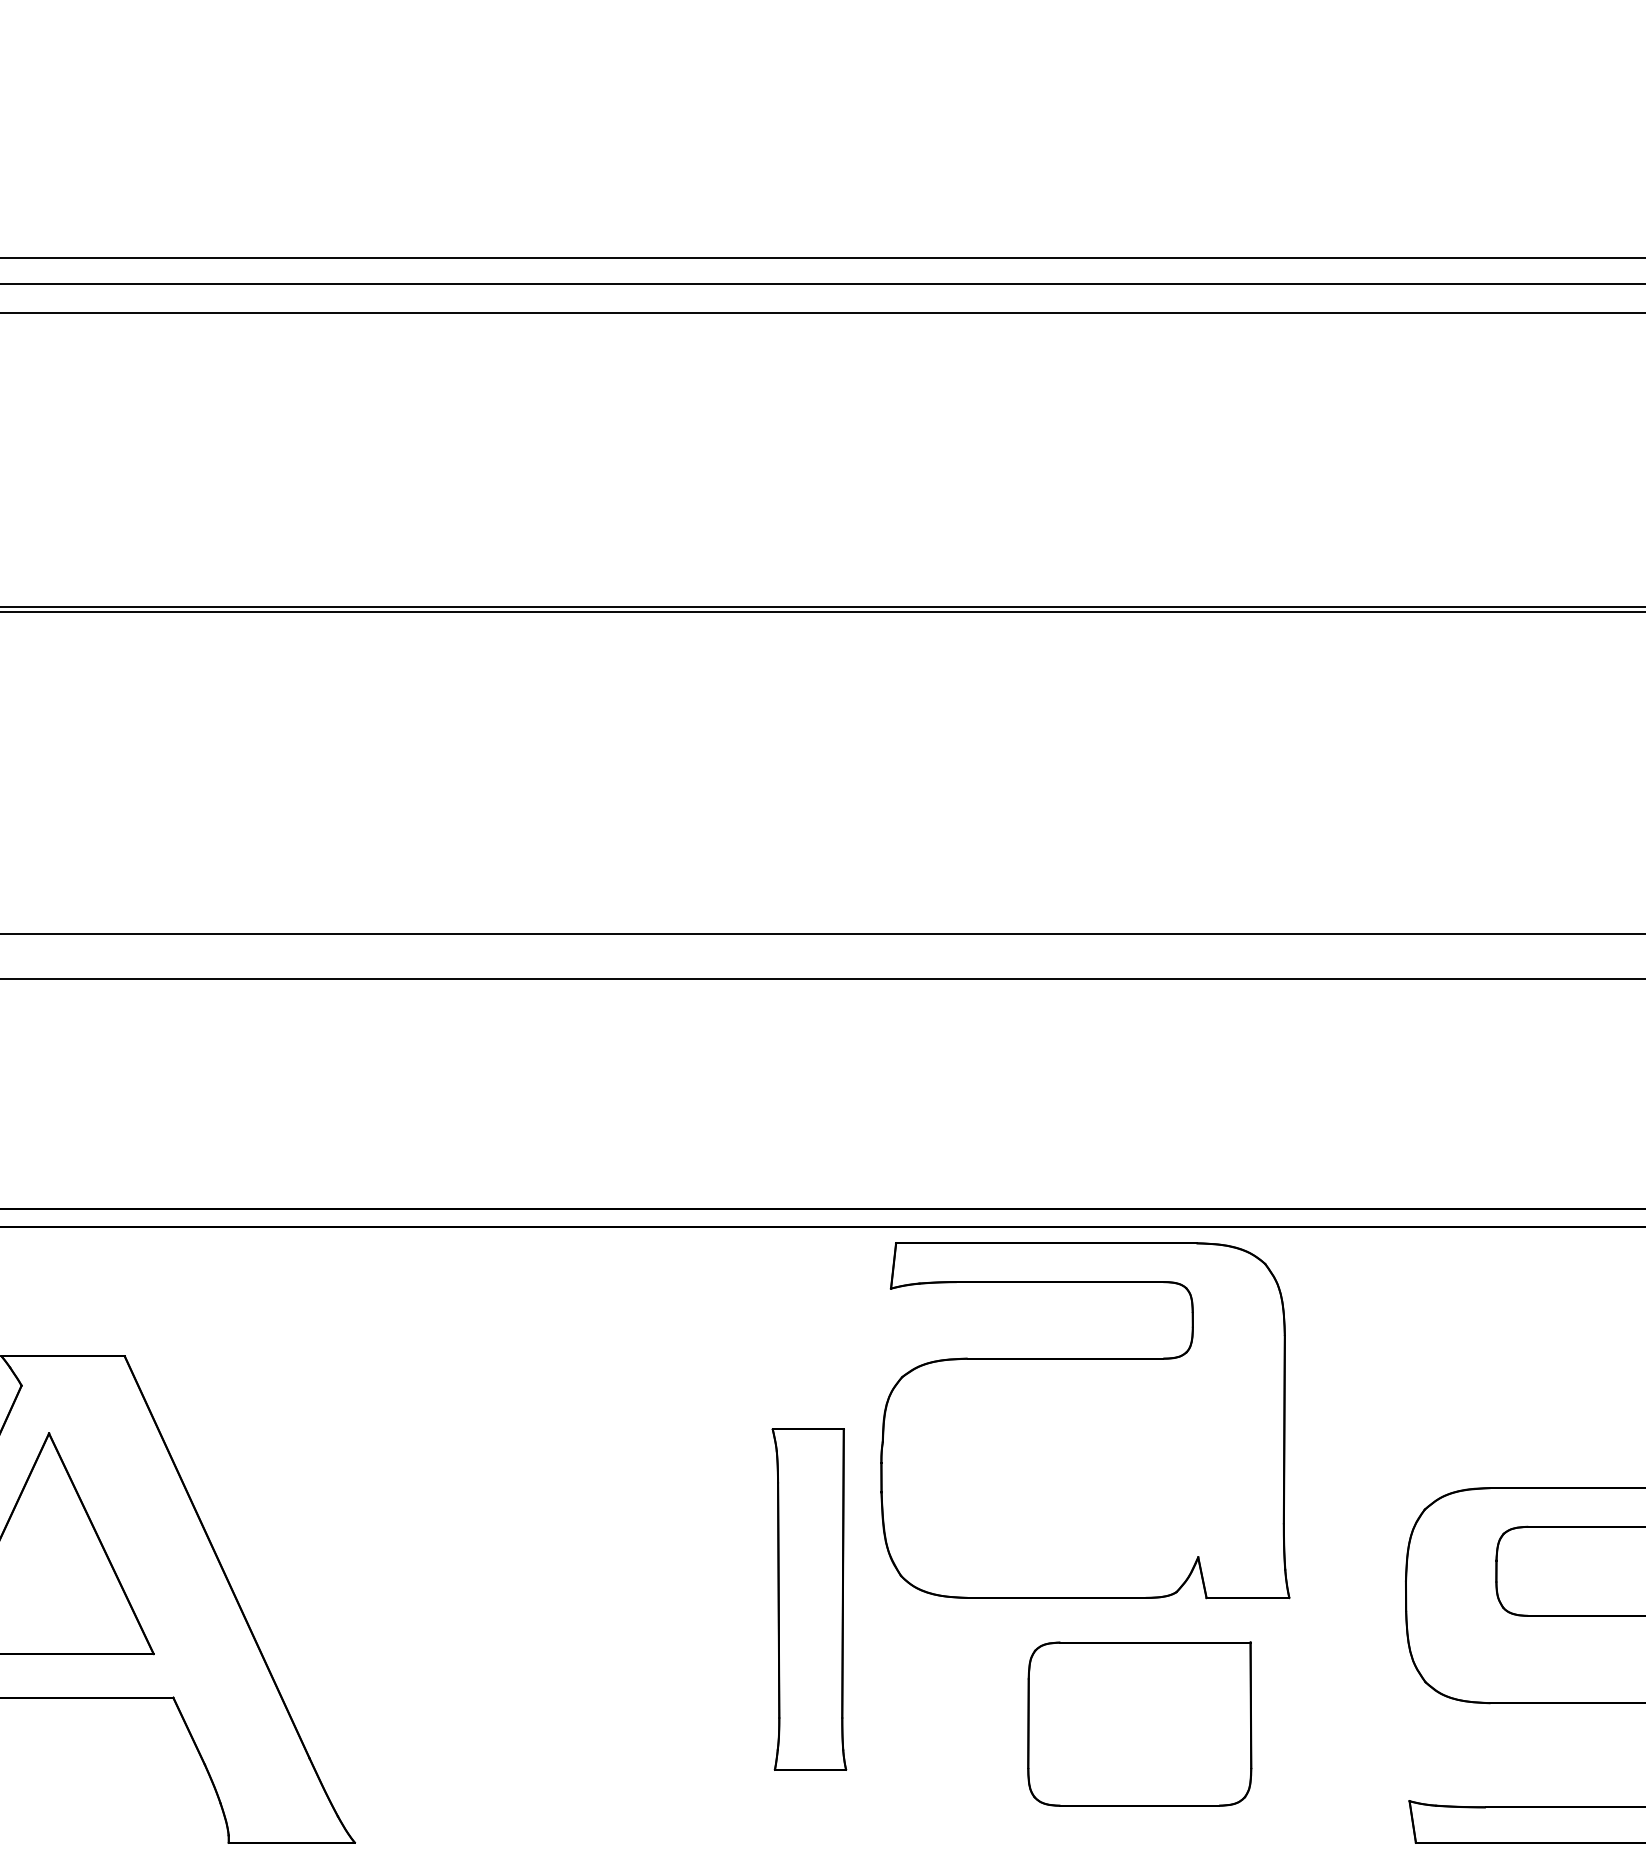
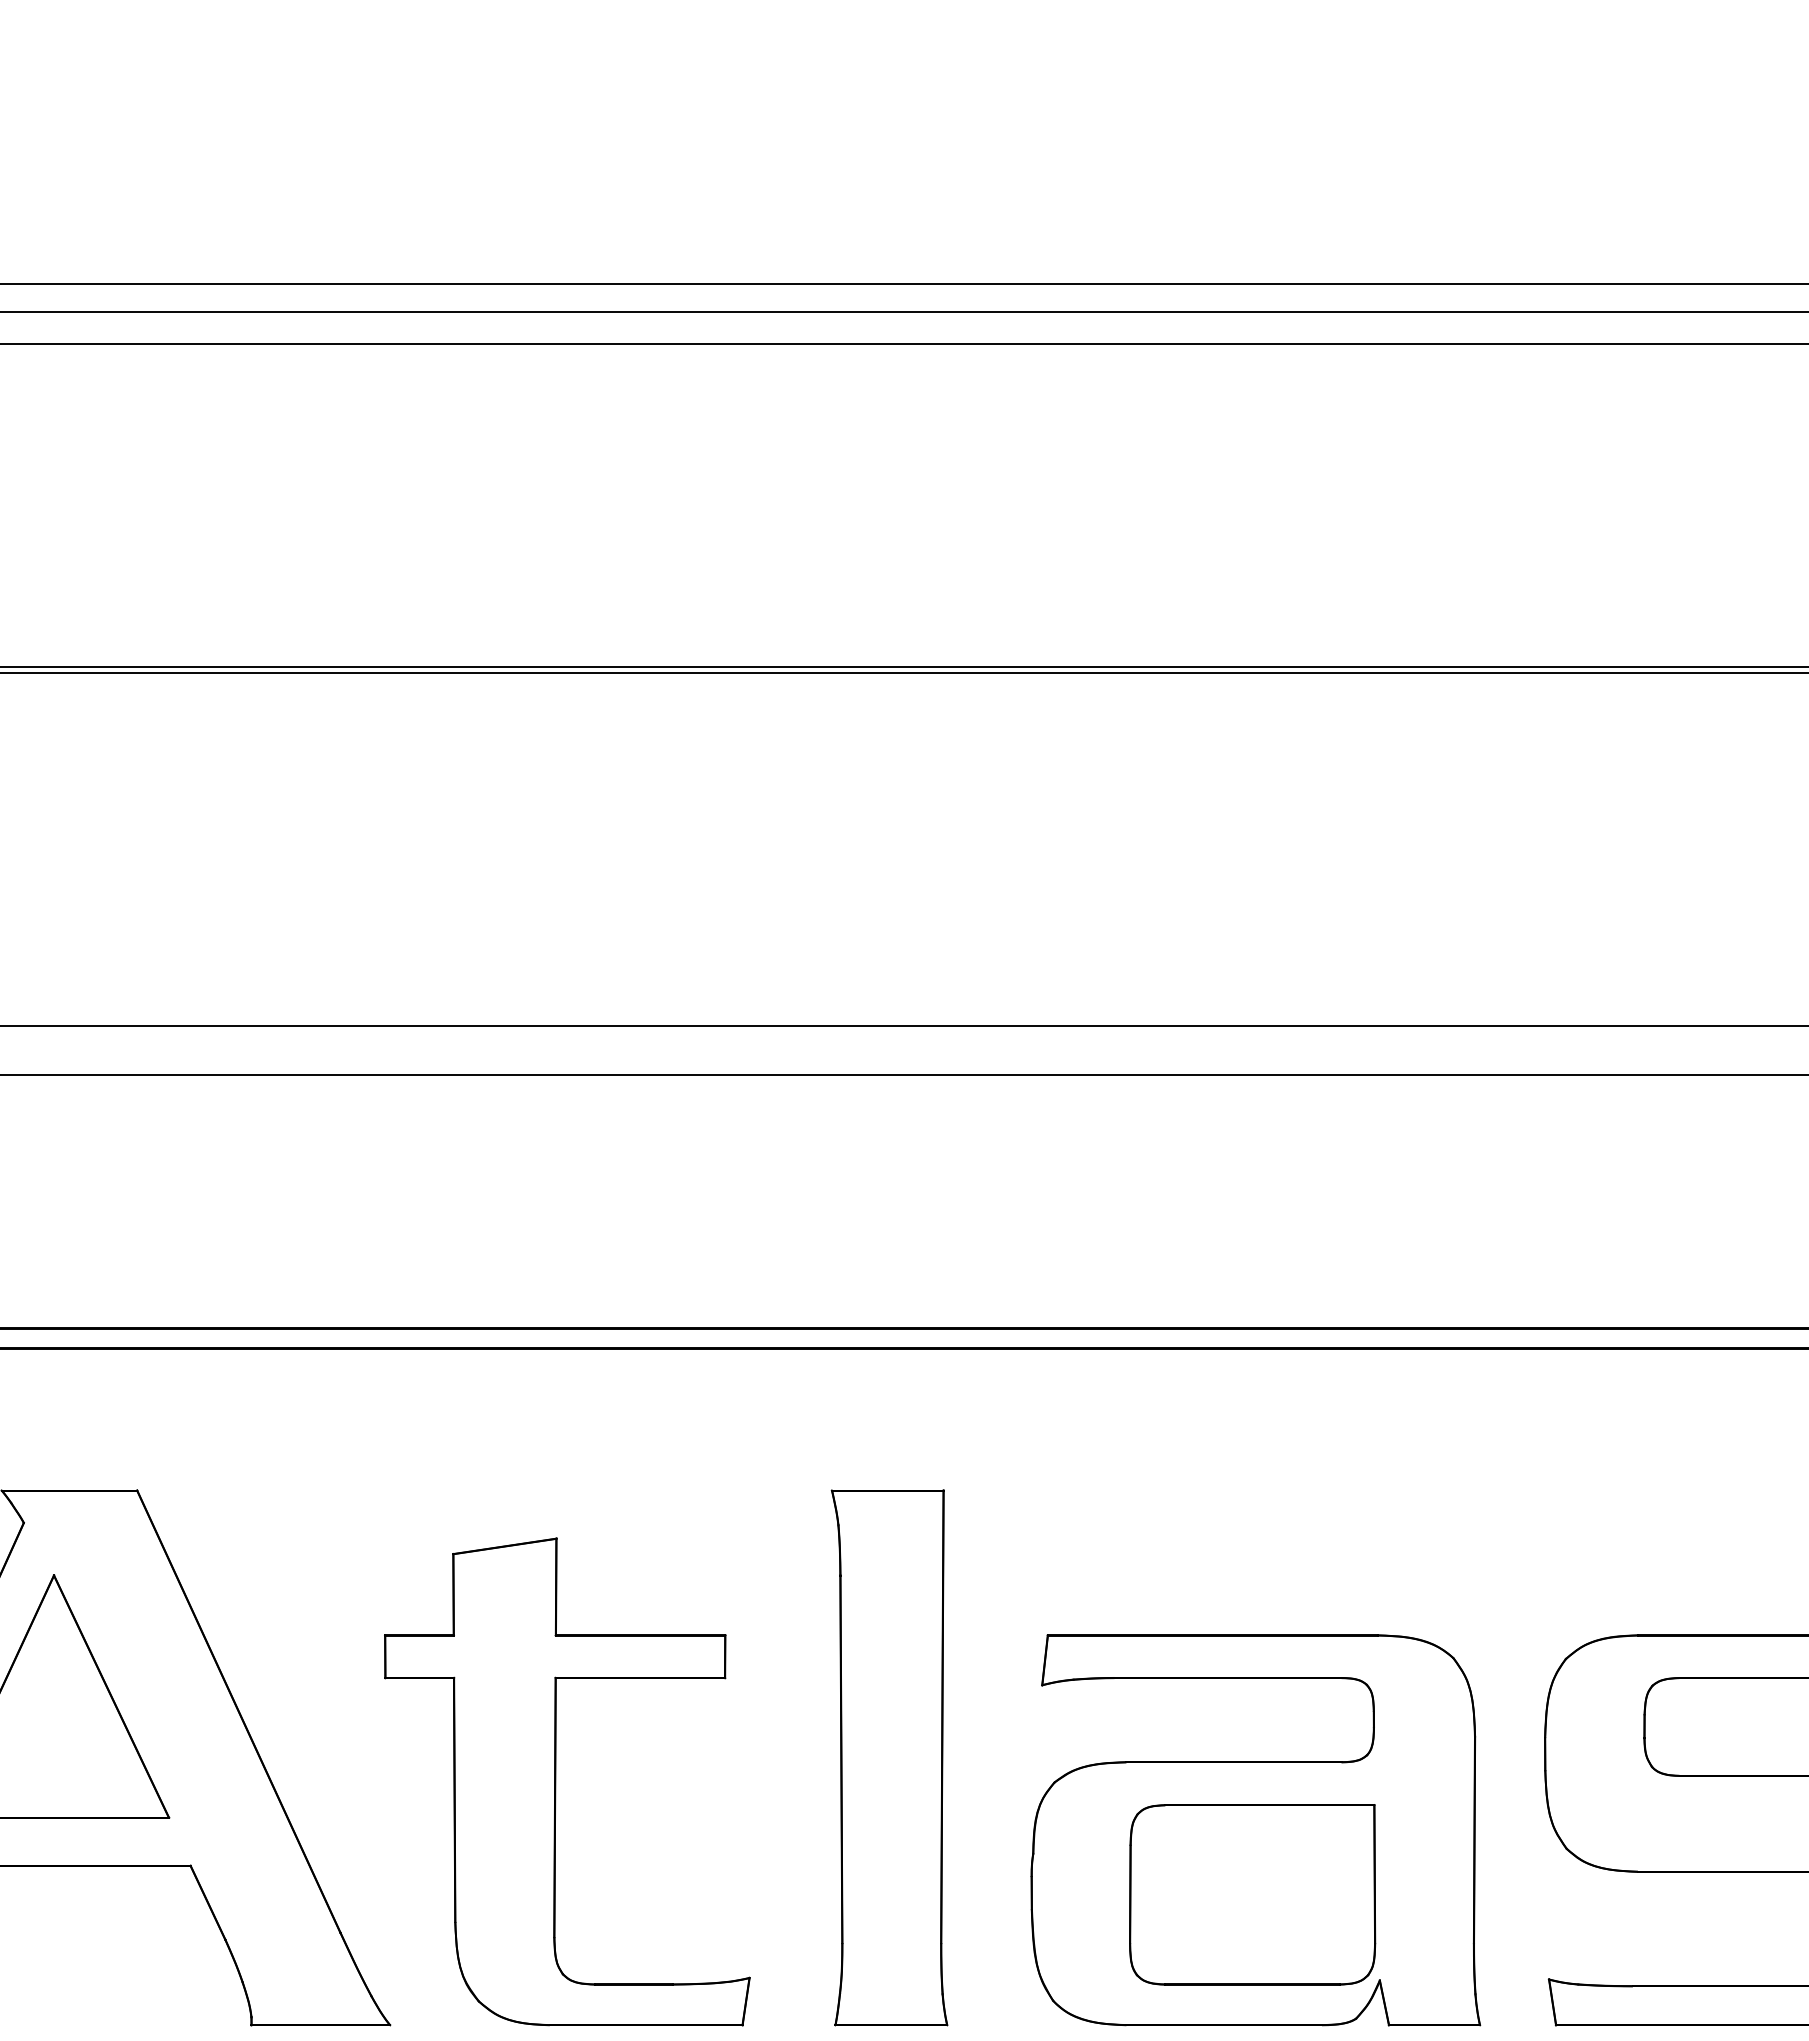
part: (1085, 1420) -> (1255, 1830), moved
part: (809, 1599) -> (889, 1757), size x1.43
part: (506, 1621) -> (556, 1781), added

